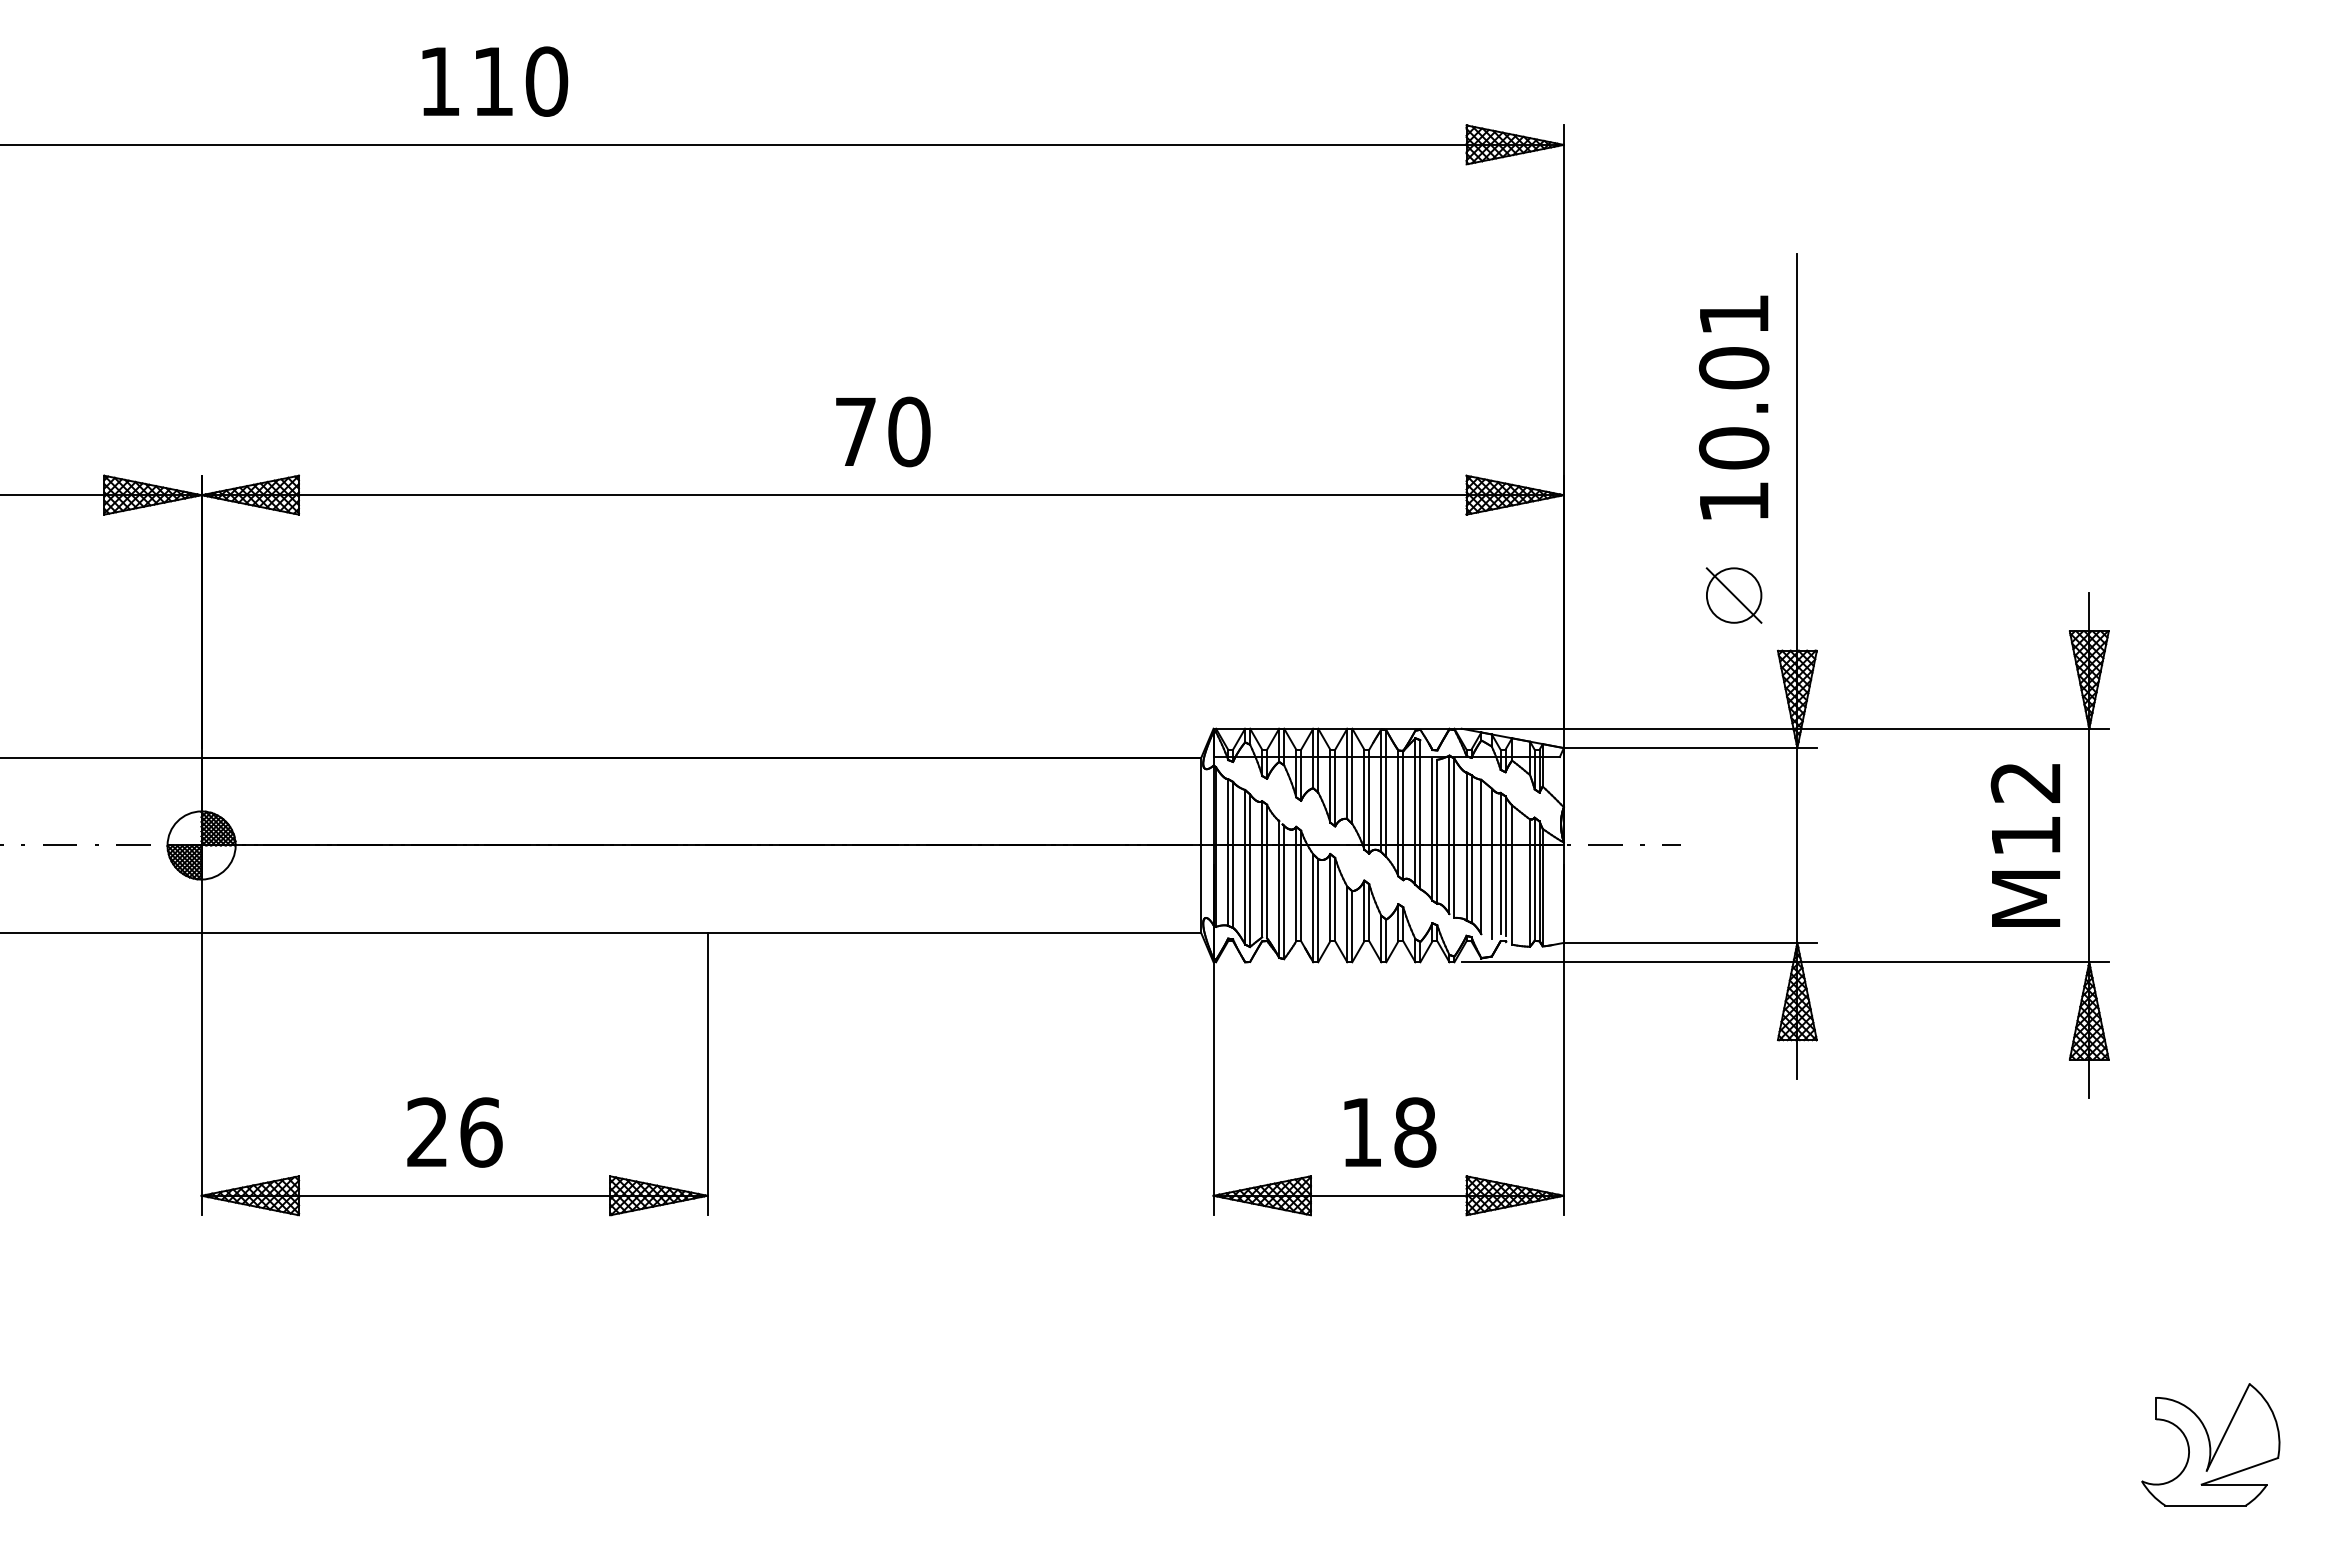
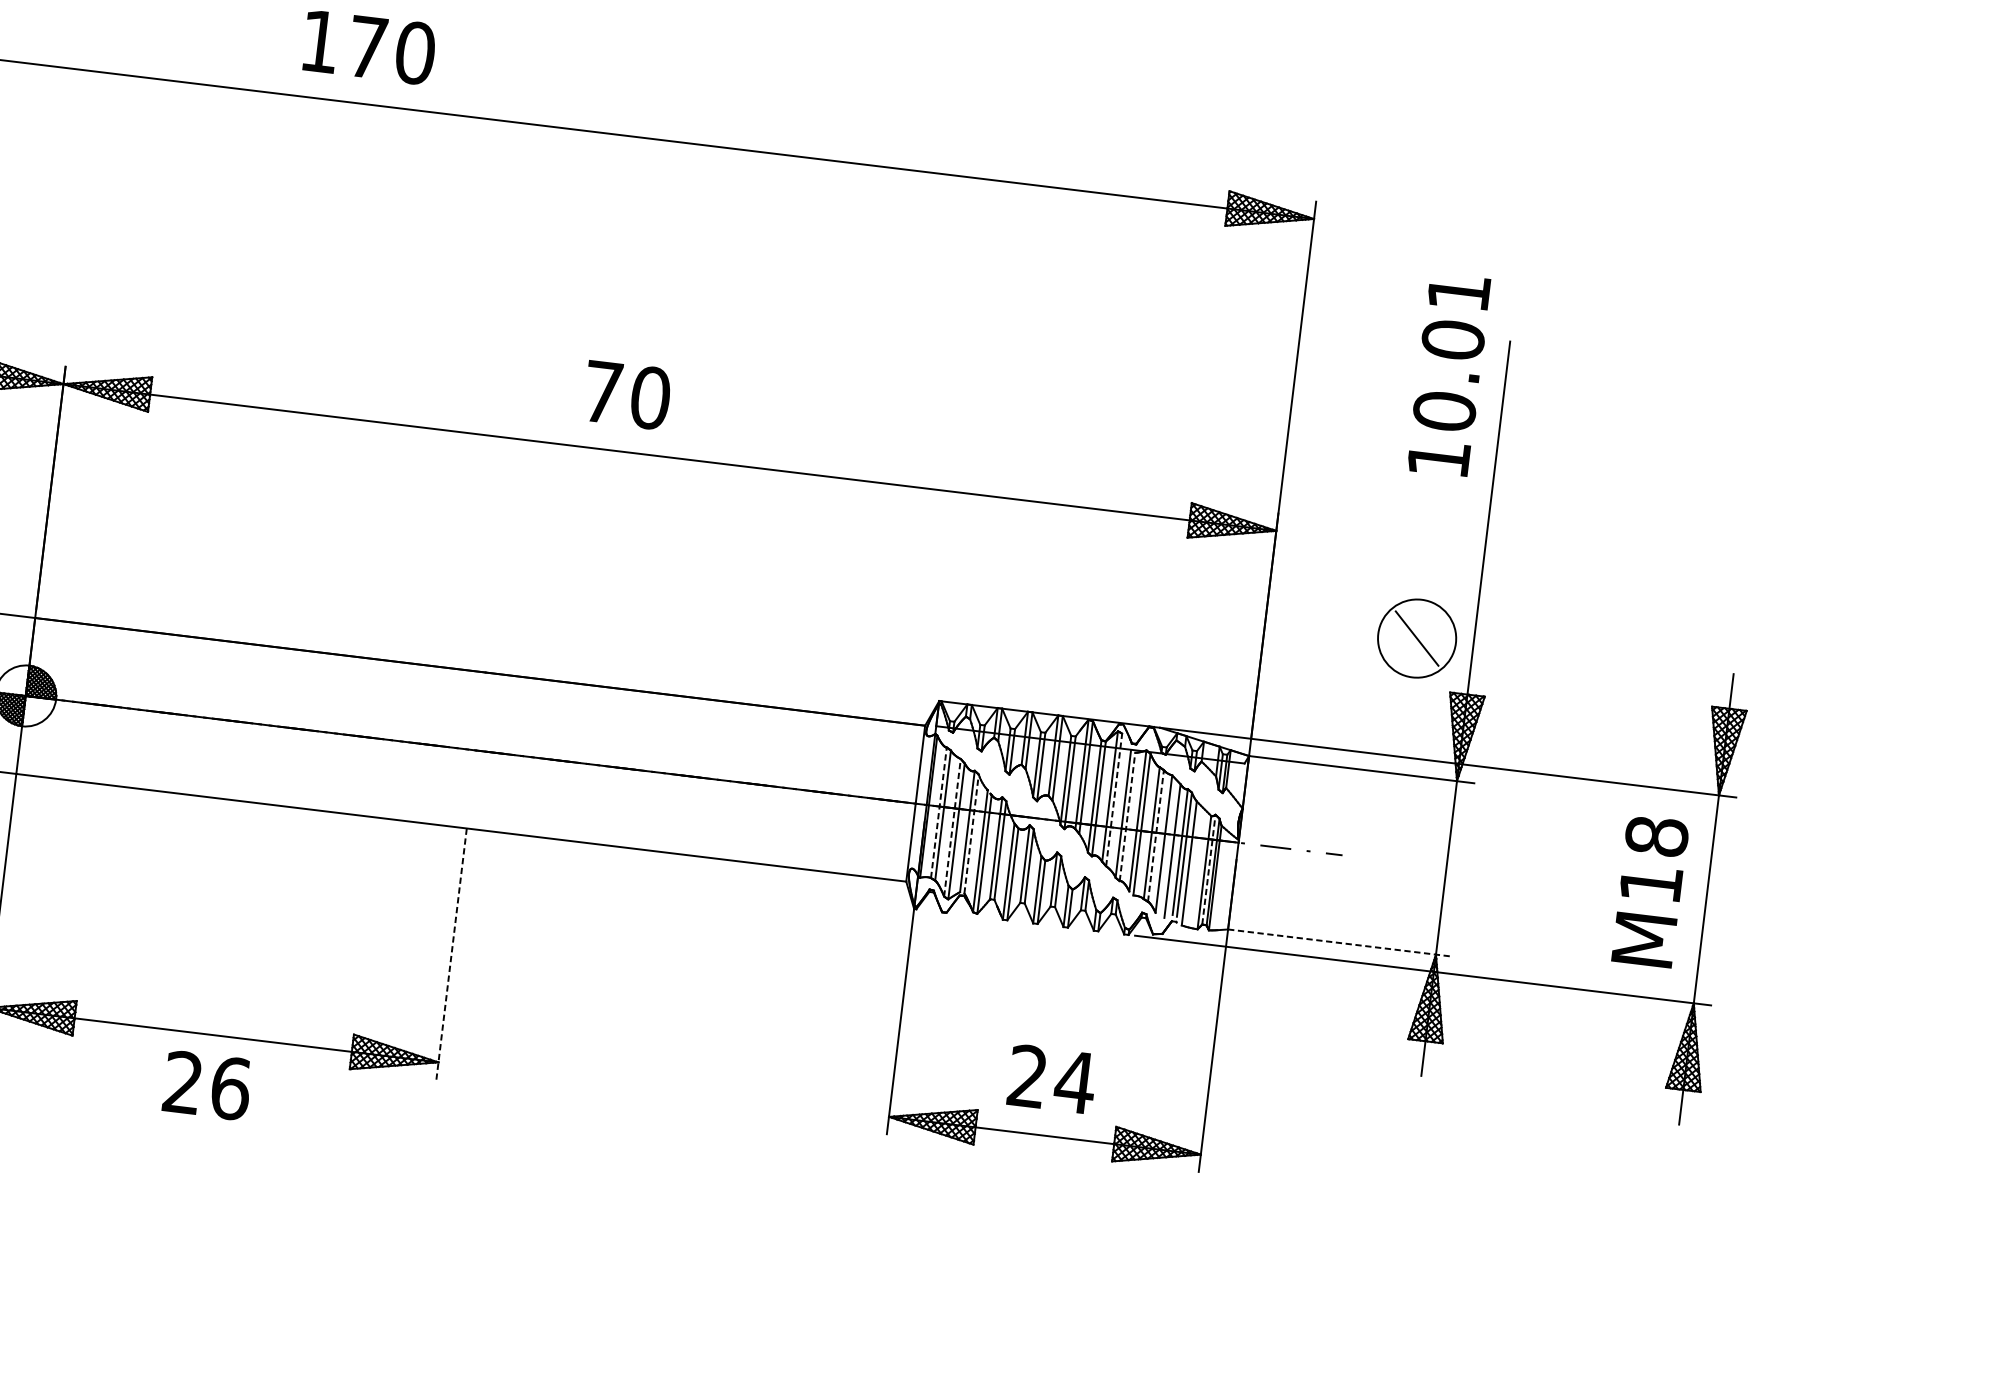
text: (493, 81) -> (367, 47), 110 -> 170
text: (1734, 407) -> (1449, 375), moved
text: (883, 431) -> (627, 394), moved
circle: (1733, 595) -> (1416, 638), size x1.6
text: (2025, 782) -> (1656, 836), M12 -> M18
line: (1420, 814) -> (1114, 799), solid -> dashed
line: (1437, 831) -> (1127, 816), solid -> dashed
line: (1471, 849) -> (1155, 836), solid -> dashed
line: (1228, 852) -> (939, 812), solid -> dashed
line: (1245, 866) -> (952, 827), solid -> dashed
line: (1267, 871) -> (971, 833), solid -> dashed
line: (1534, 879) -> (1208, 869), solid -> dashed
line: (1690, 942) -> (1340, 942), solid -> dashed
line: (707, 1073) -> (451, 953), solid -> dashed
text: (454, 1132) -> (207, 1085), moved
text: (1389, 1132) -> (1052, 1079), 18 -> 24

